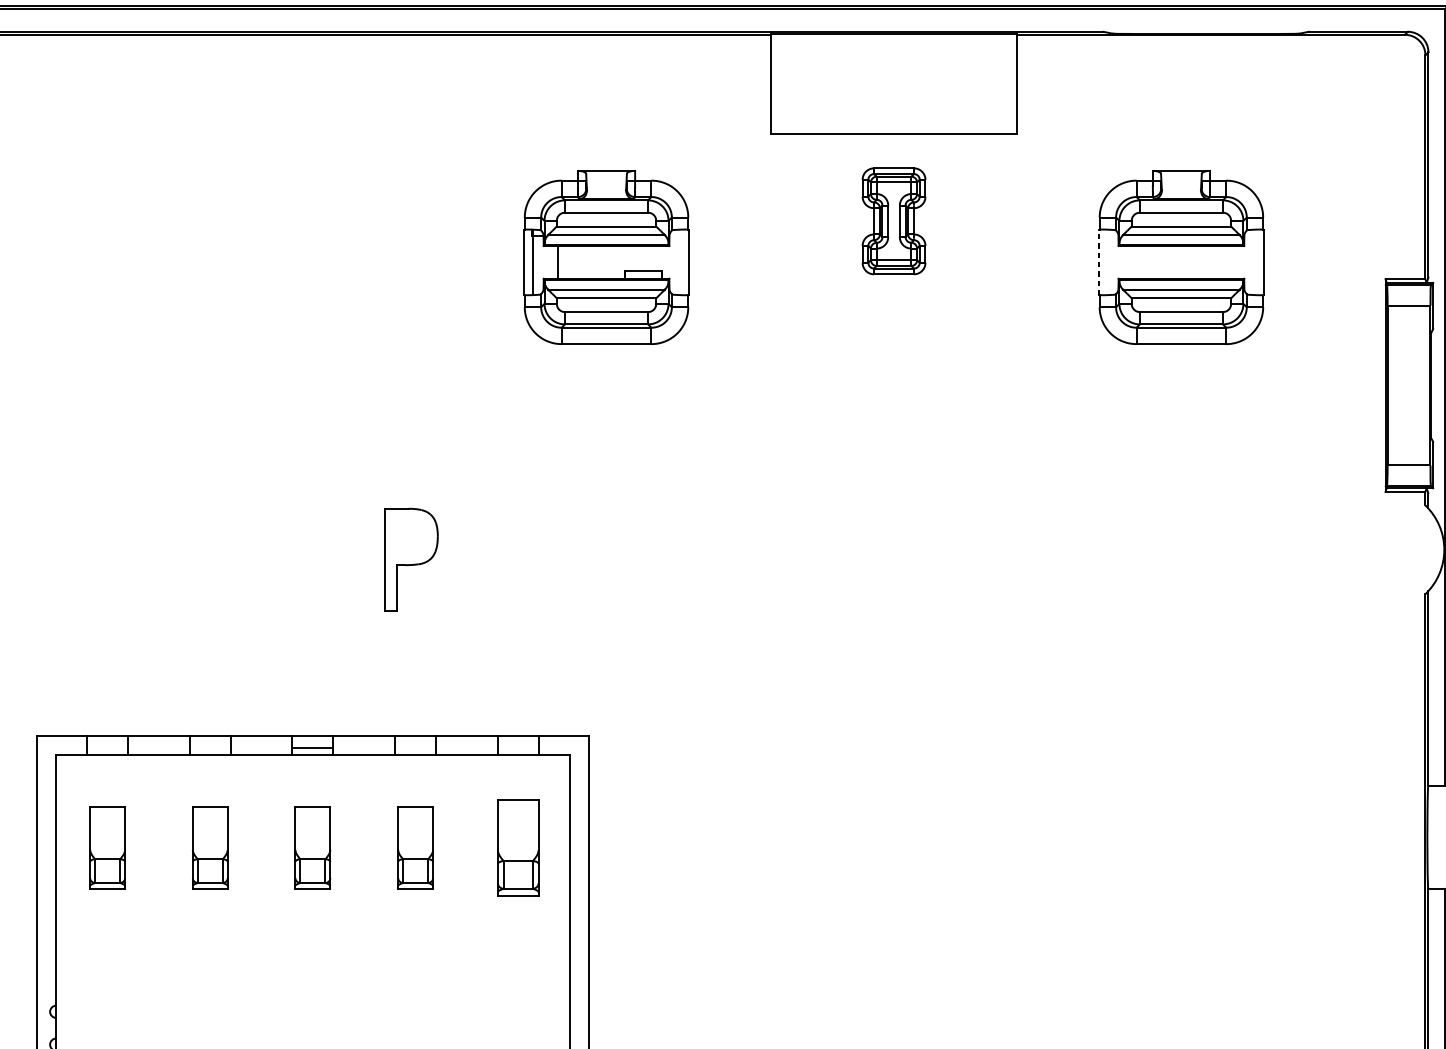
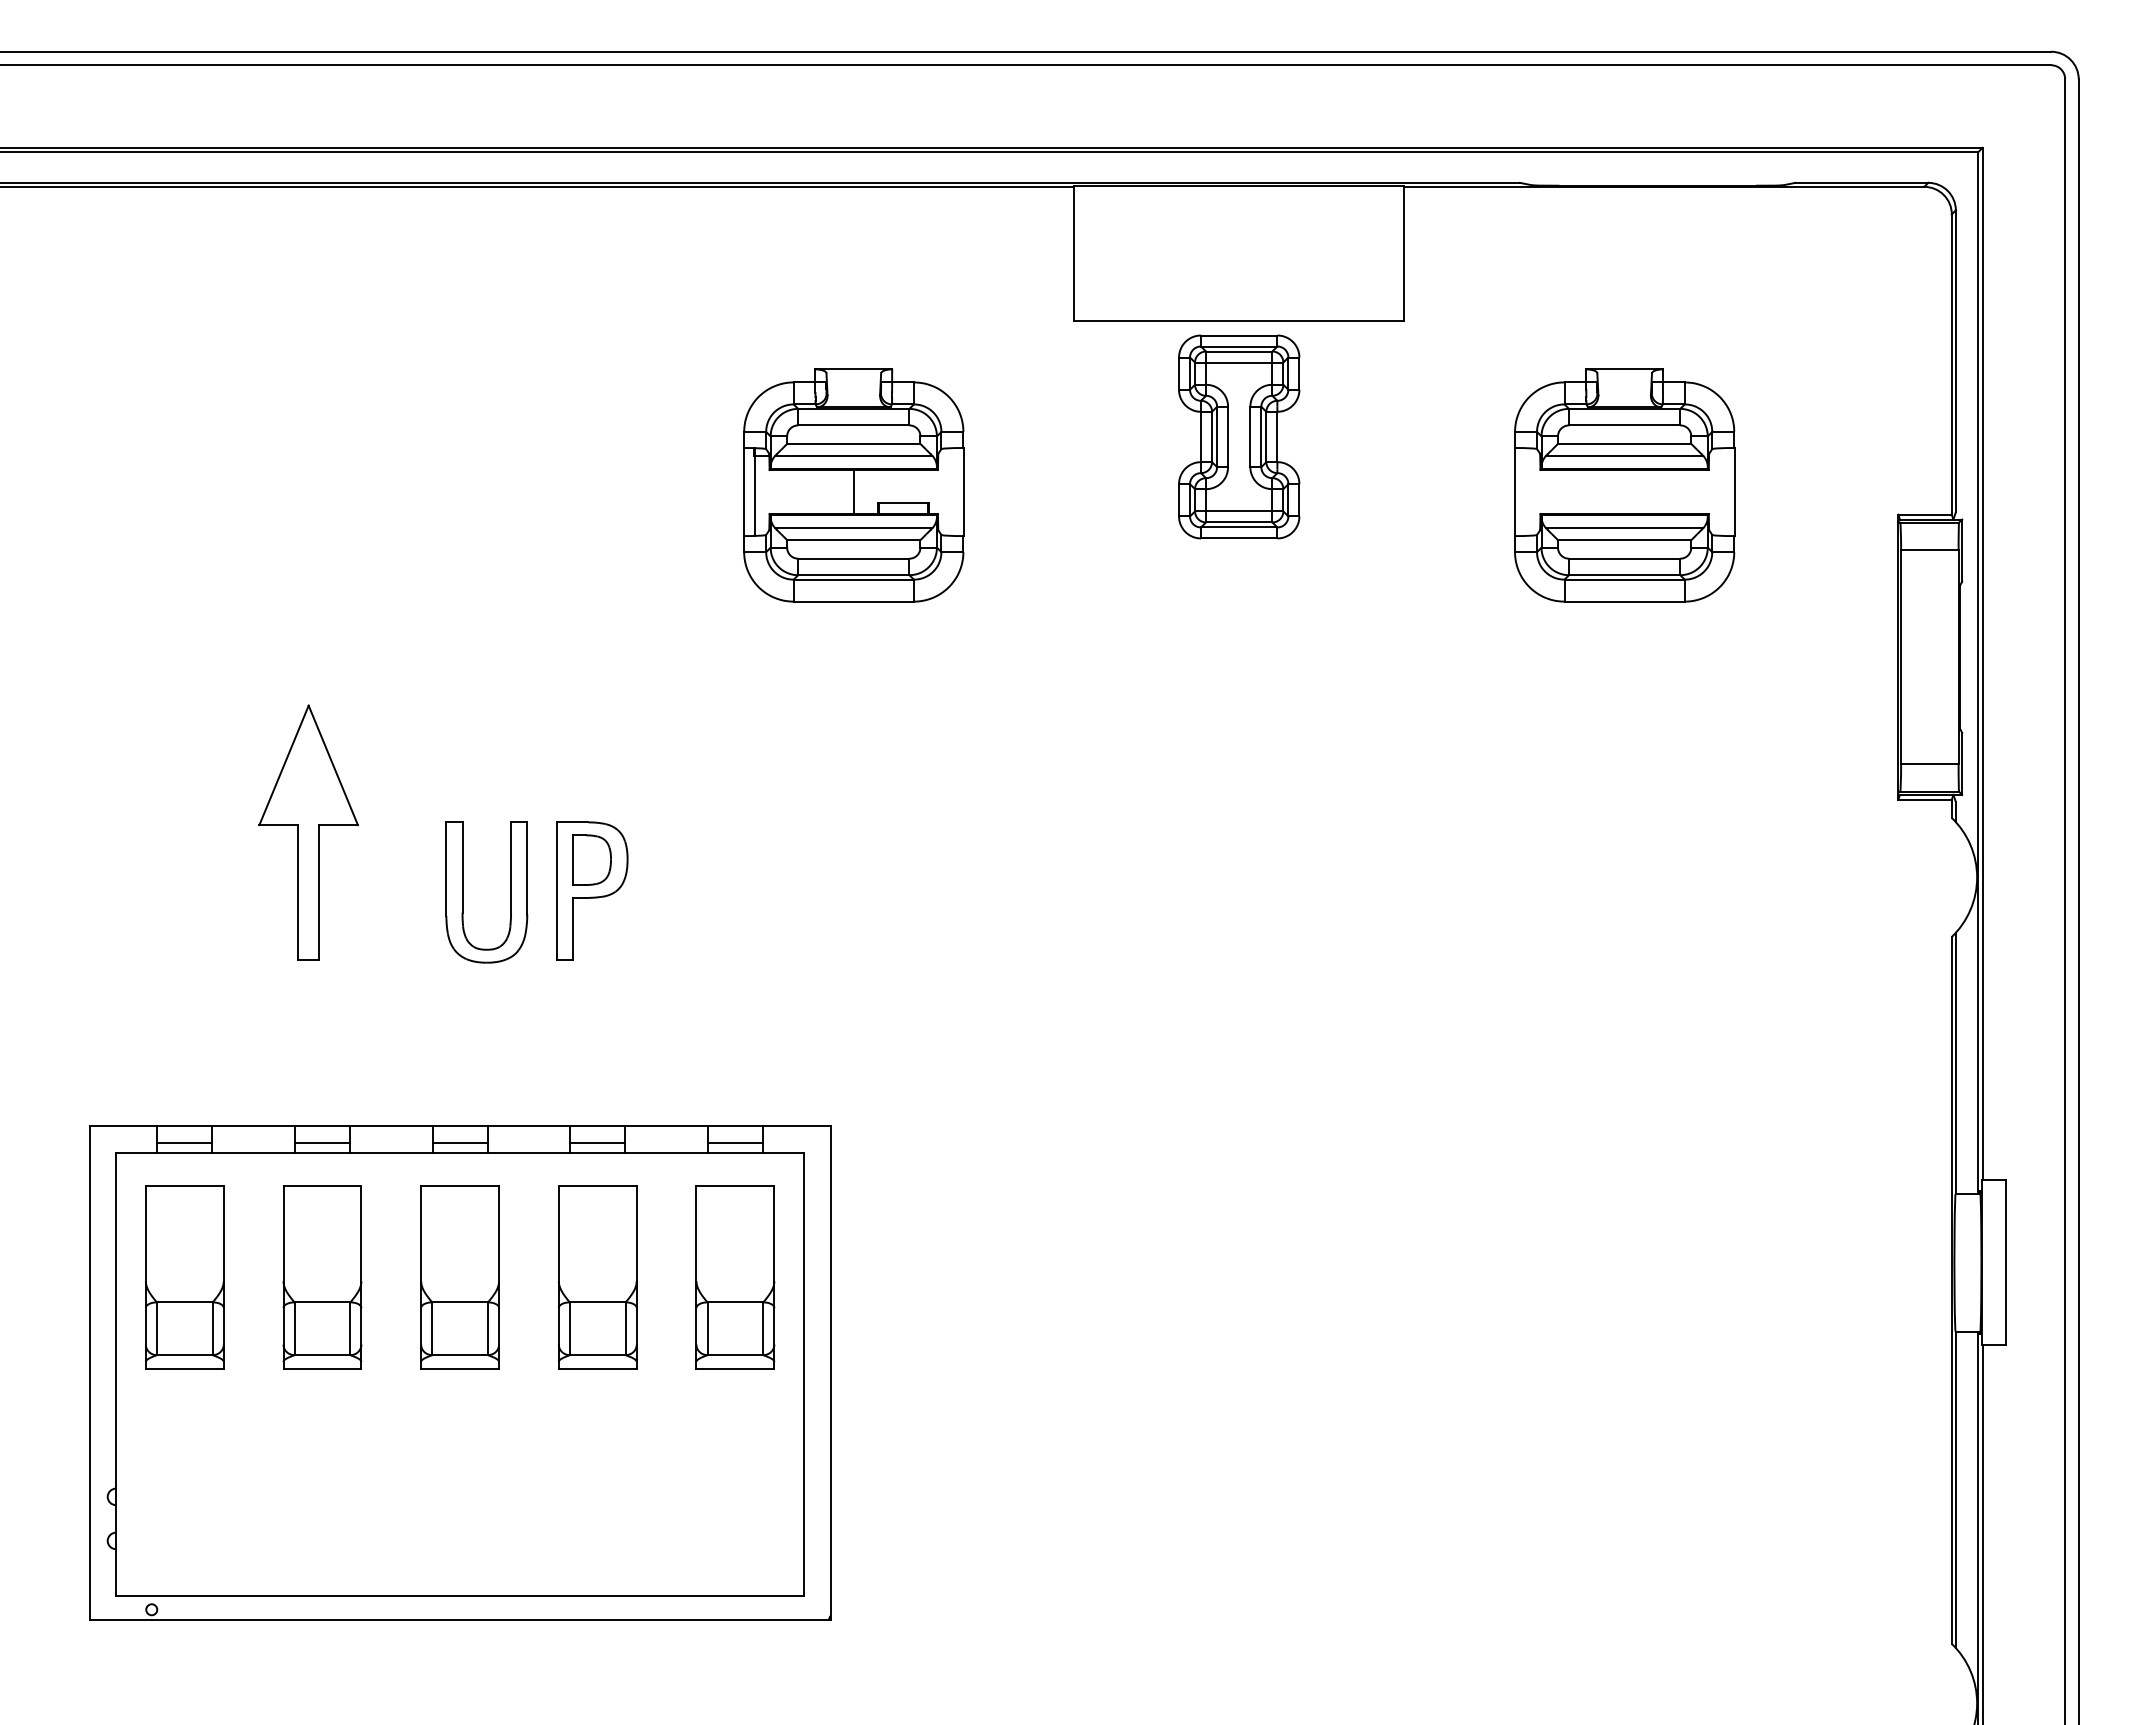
part: (894, 220) -> (1239, 436), size x1.43
line: (557, 261) -> (853, 491), moved
line: (1099, 261) -> (1514, 491), dashed -> solid
part: (199, 516) -> (308, 832), added
part: (410, 536) -> (591, 859), added
part: (315, 561) -> (463, 892), added
line: (107, 747) -> (184, 1142), added
line: (209, 747) -> (321, 1142), added
line: (415, 747) -> (597, 1142), added
line: (517, 747) -> (734, 1142), added
part: (107, 848) -> (184, 1277), size x1.67
part: (210, 848) -> (322, 1277), size x1.67
part: (312, 848) -> (459, 1277), size x1.67
part: (415, 848) -> (597, 1277), size x1.67
part: (518, 848) -> (735, 1277), size x1.43

